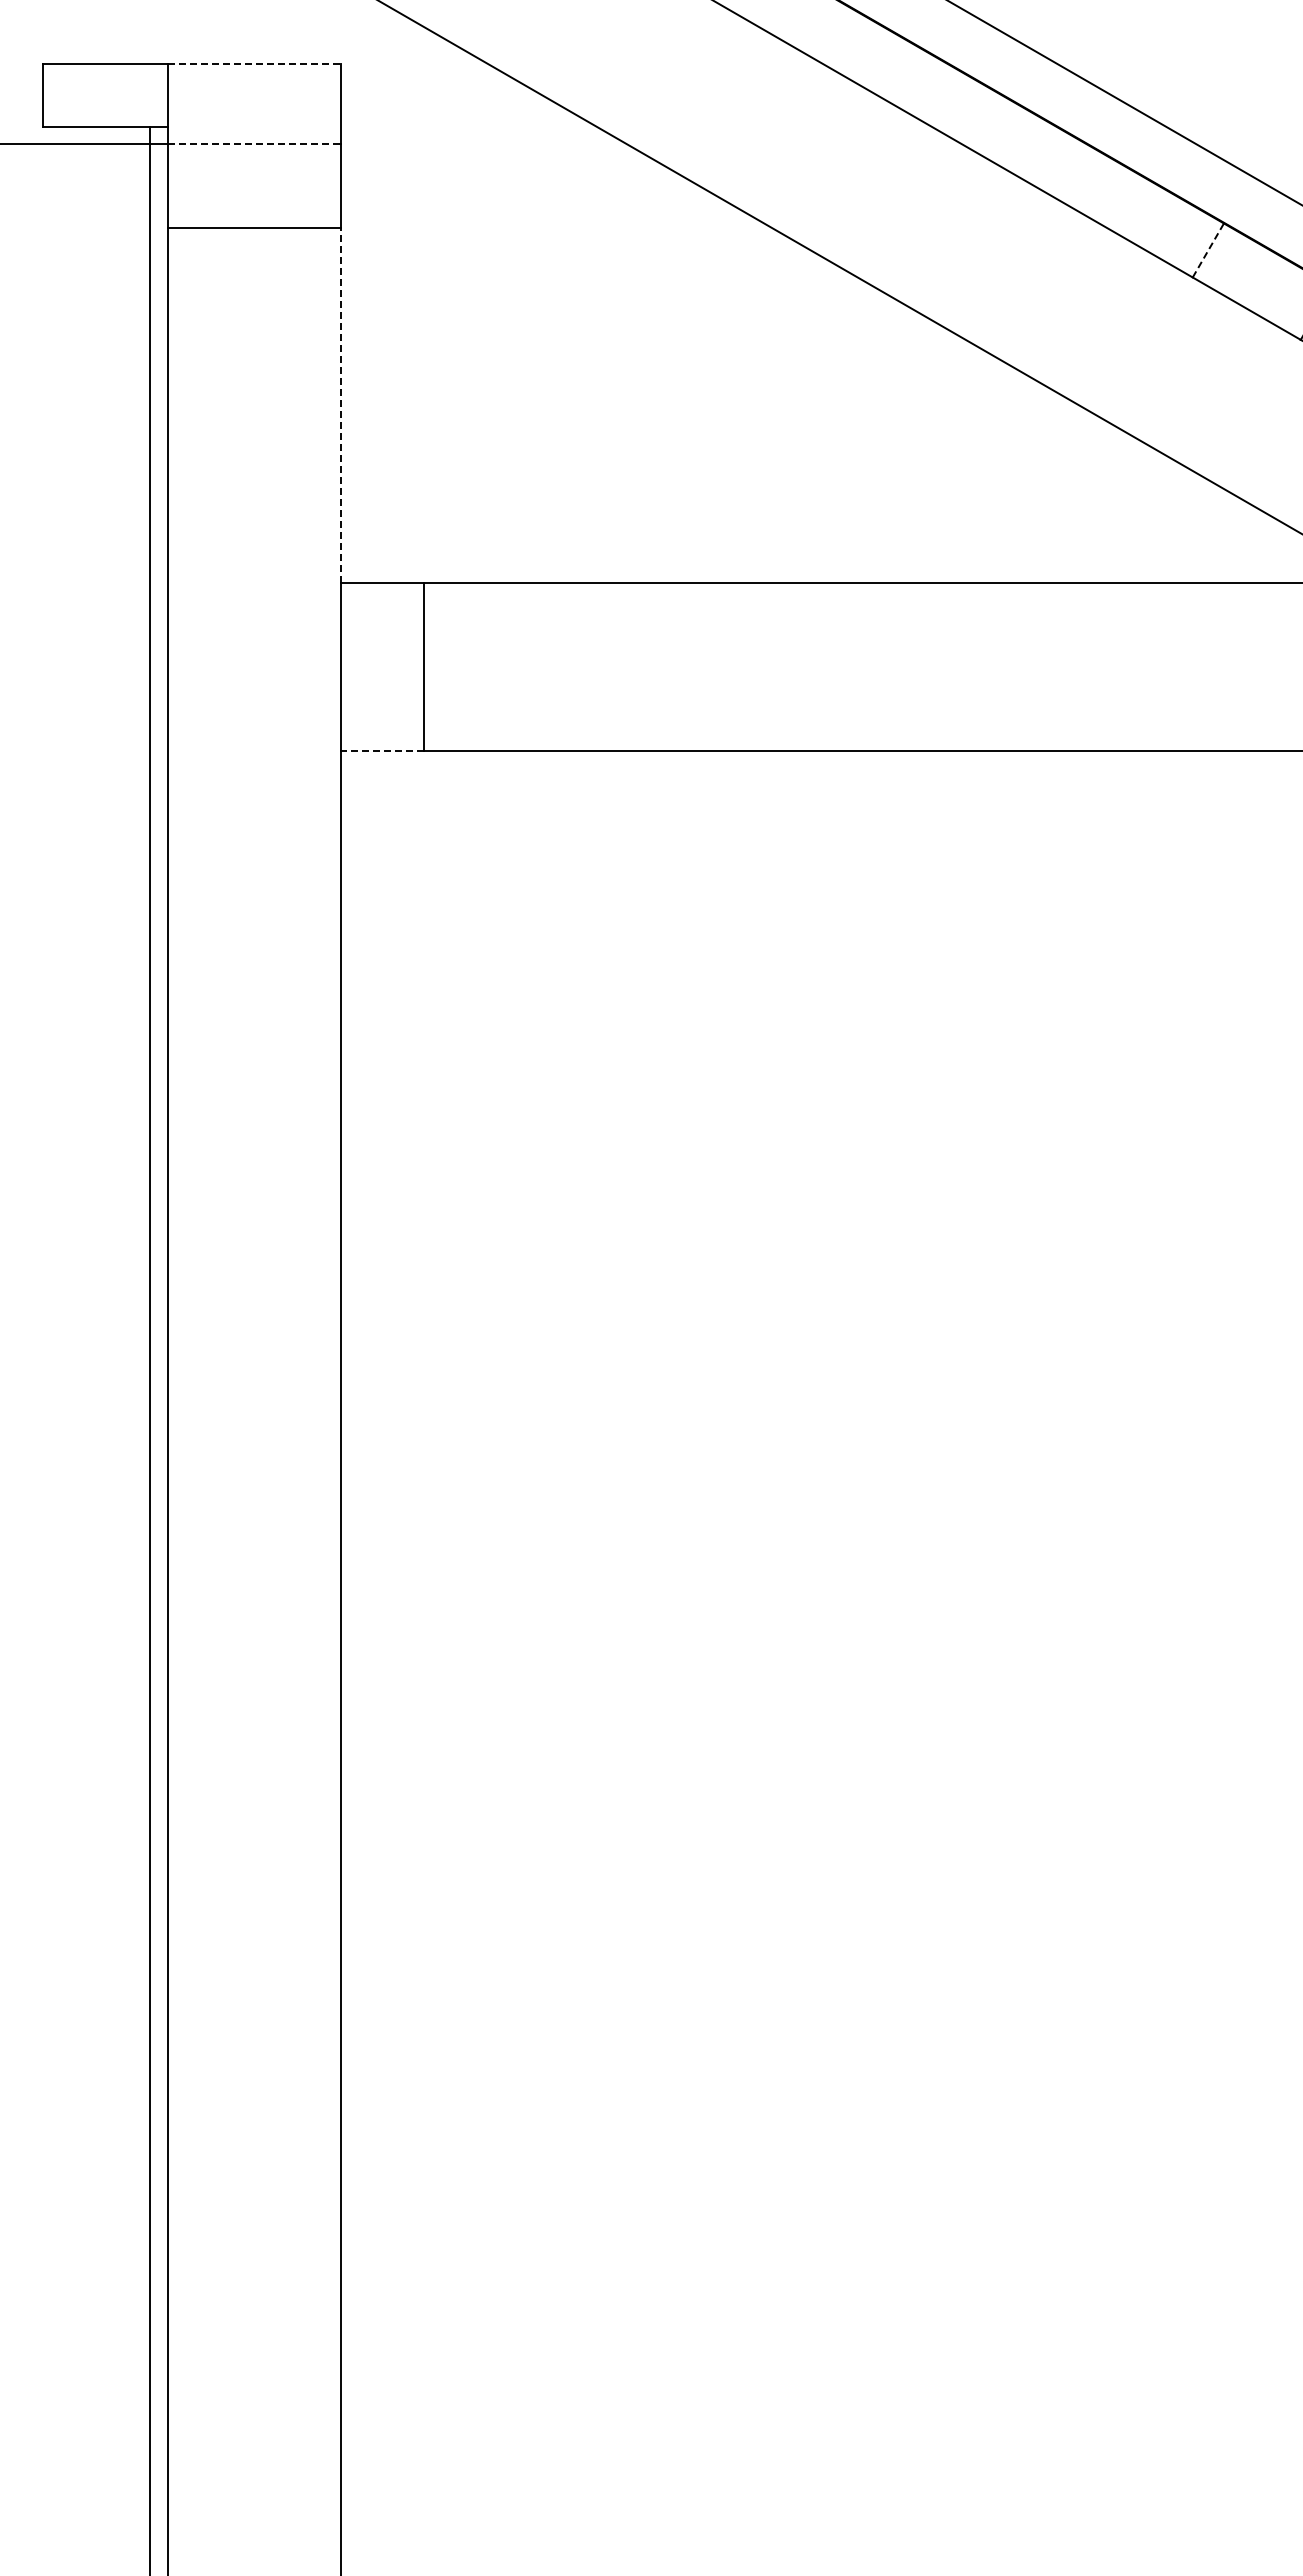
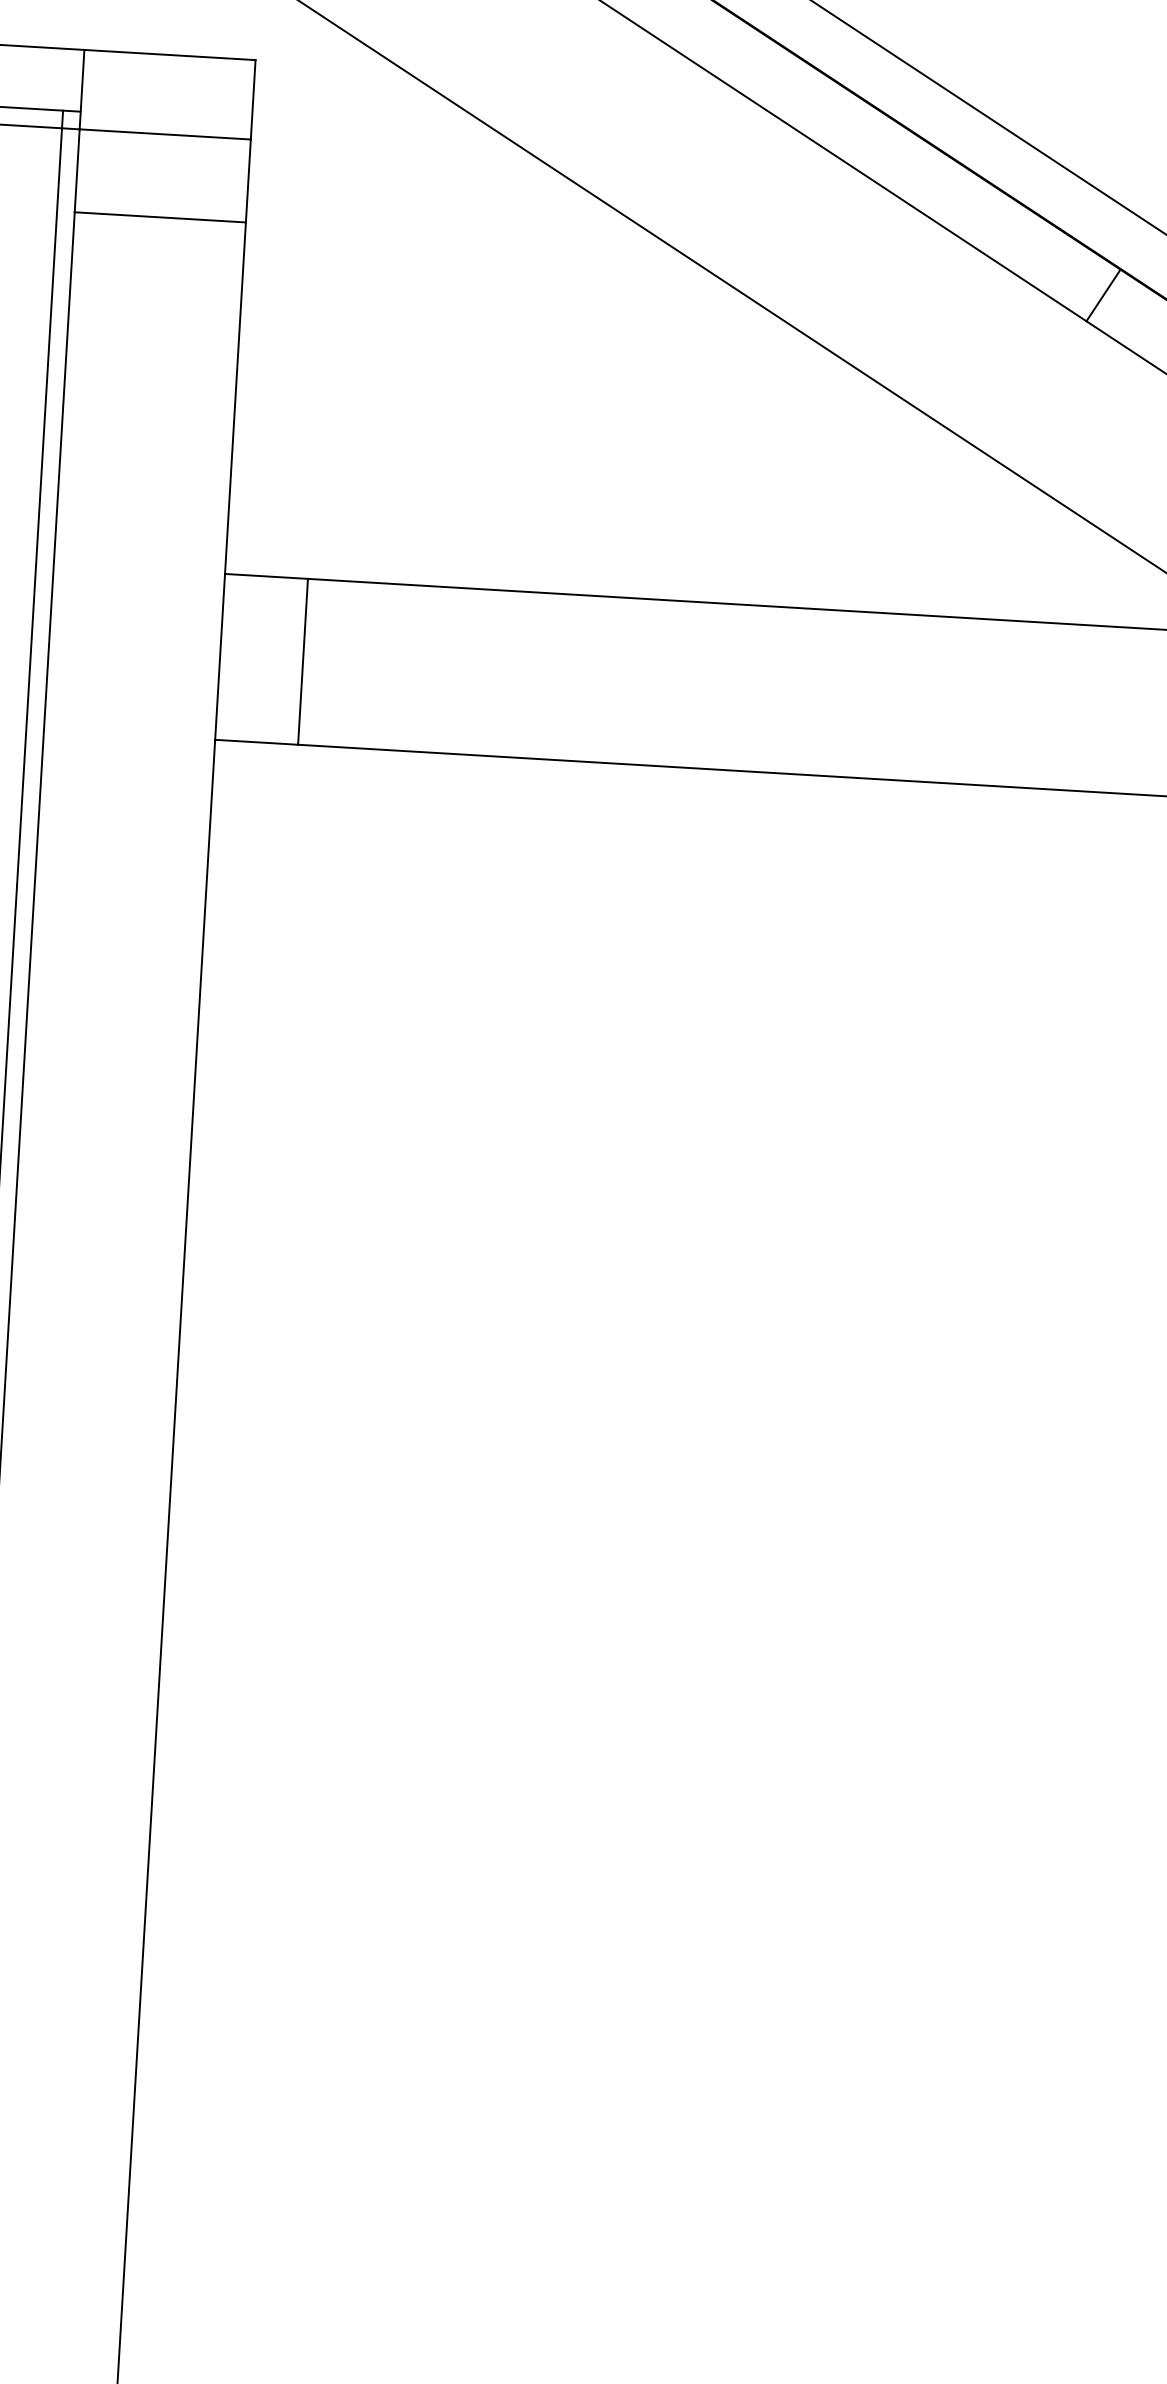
line: (254, 64) -> (170, 55), dashed -> solid
line: (254, 144) -> (165, 134), dashed -> solid
line: (1208, 250) -> (1103, 295), dashed -> solid
line: (340, 405) -> (235, 397), dashed -> solid
line: (382, 750) -> (256, 741), dashed -> solid

